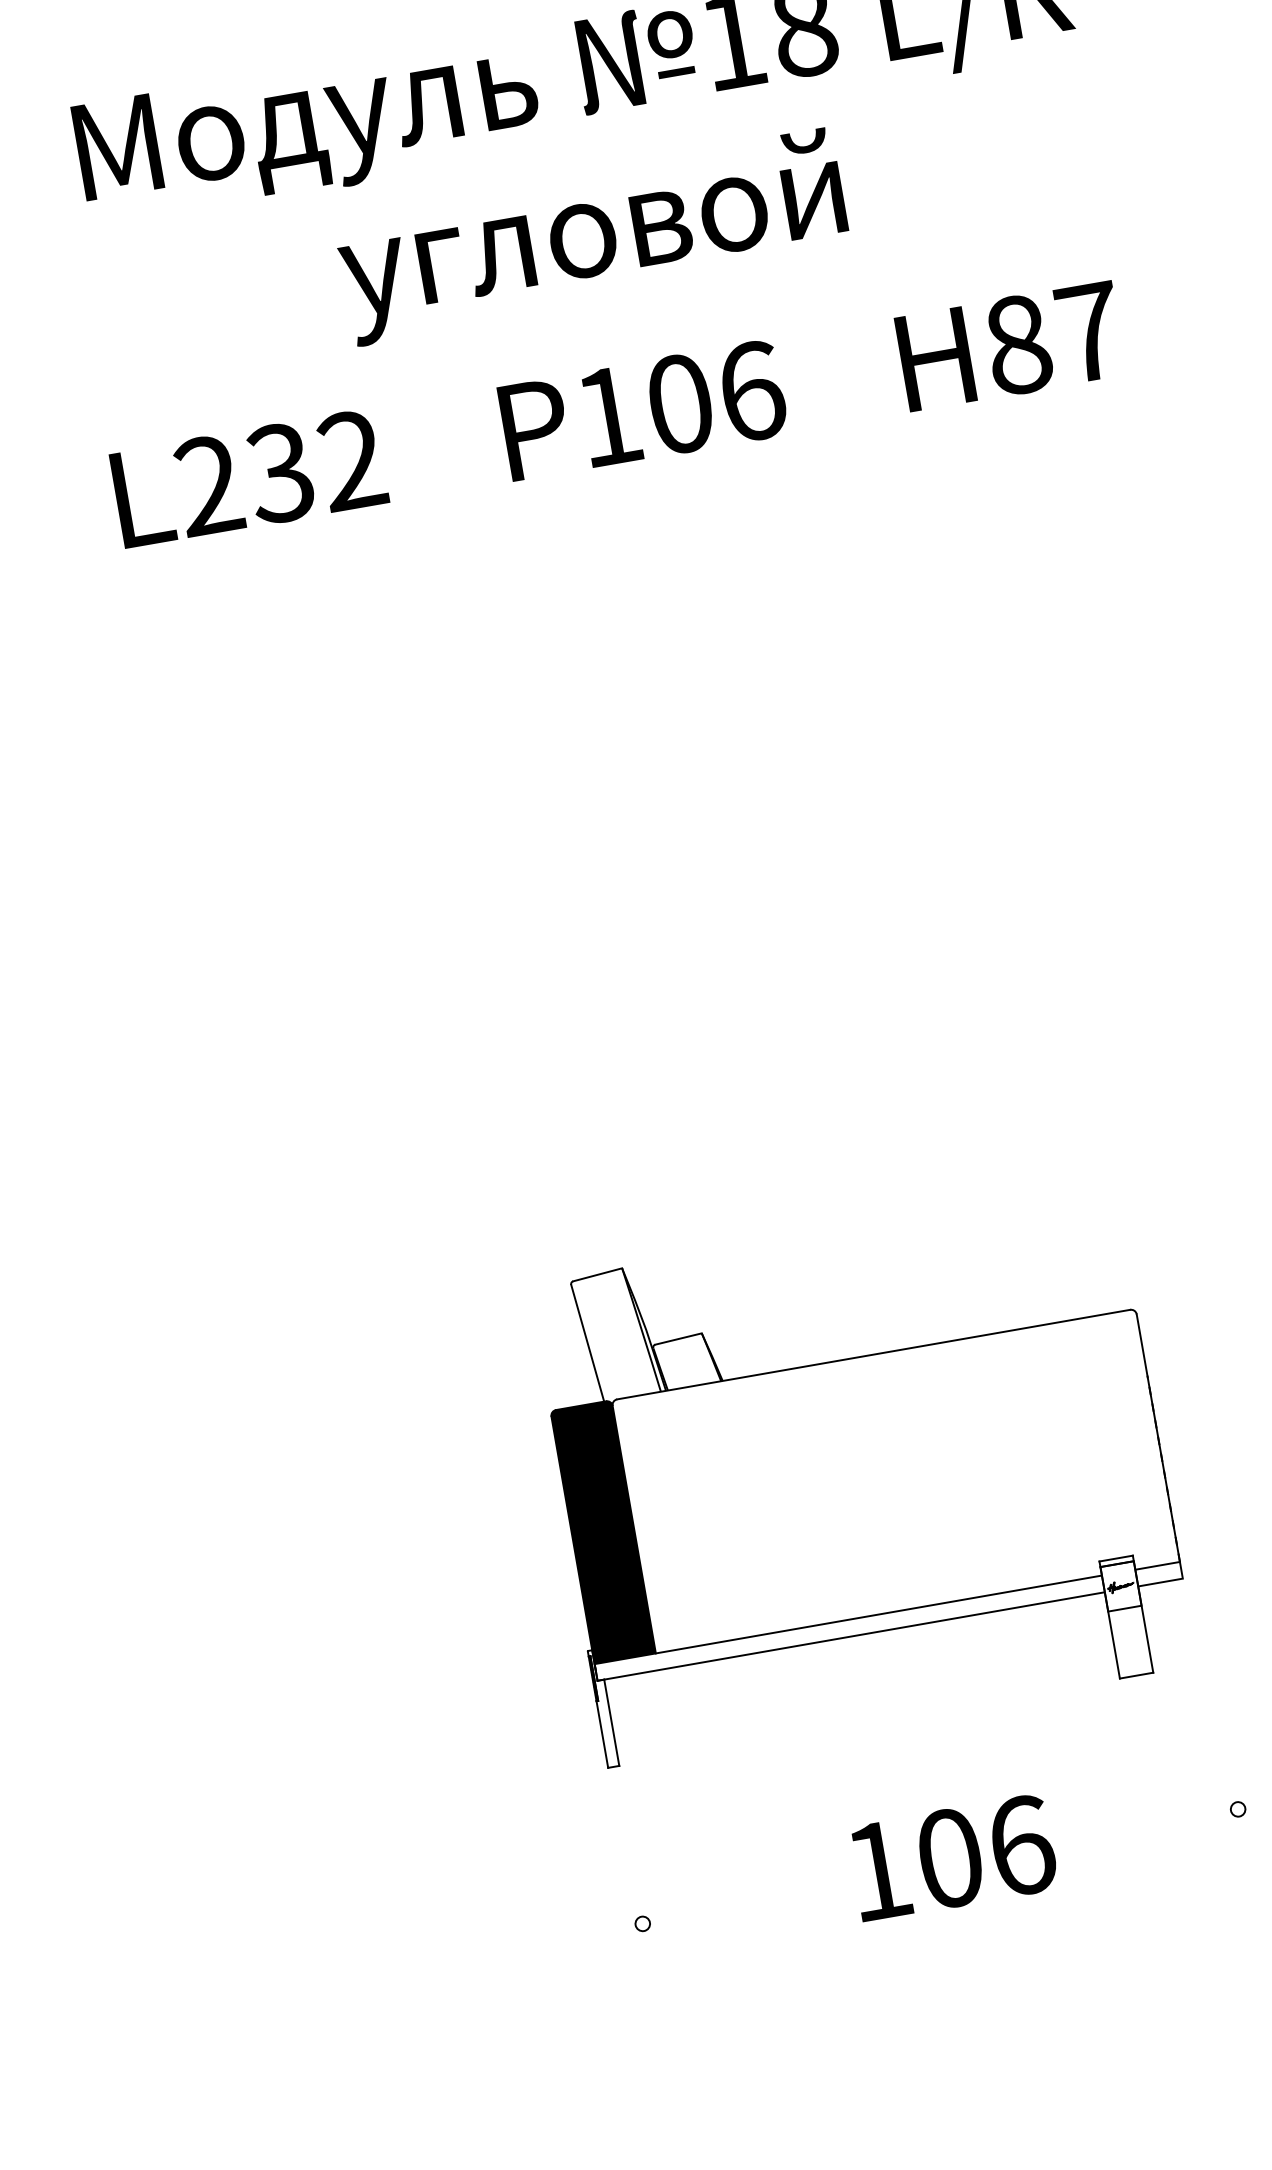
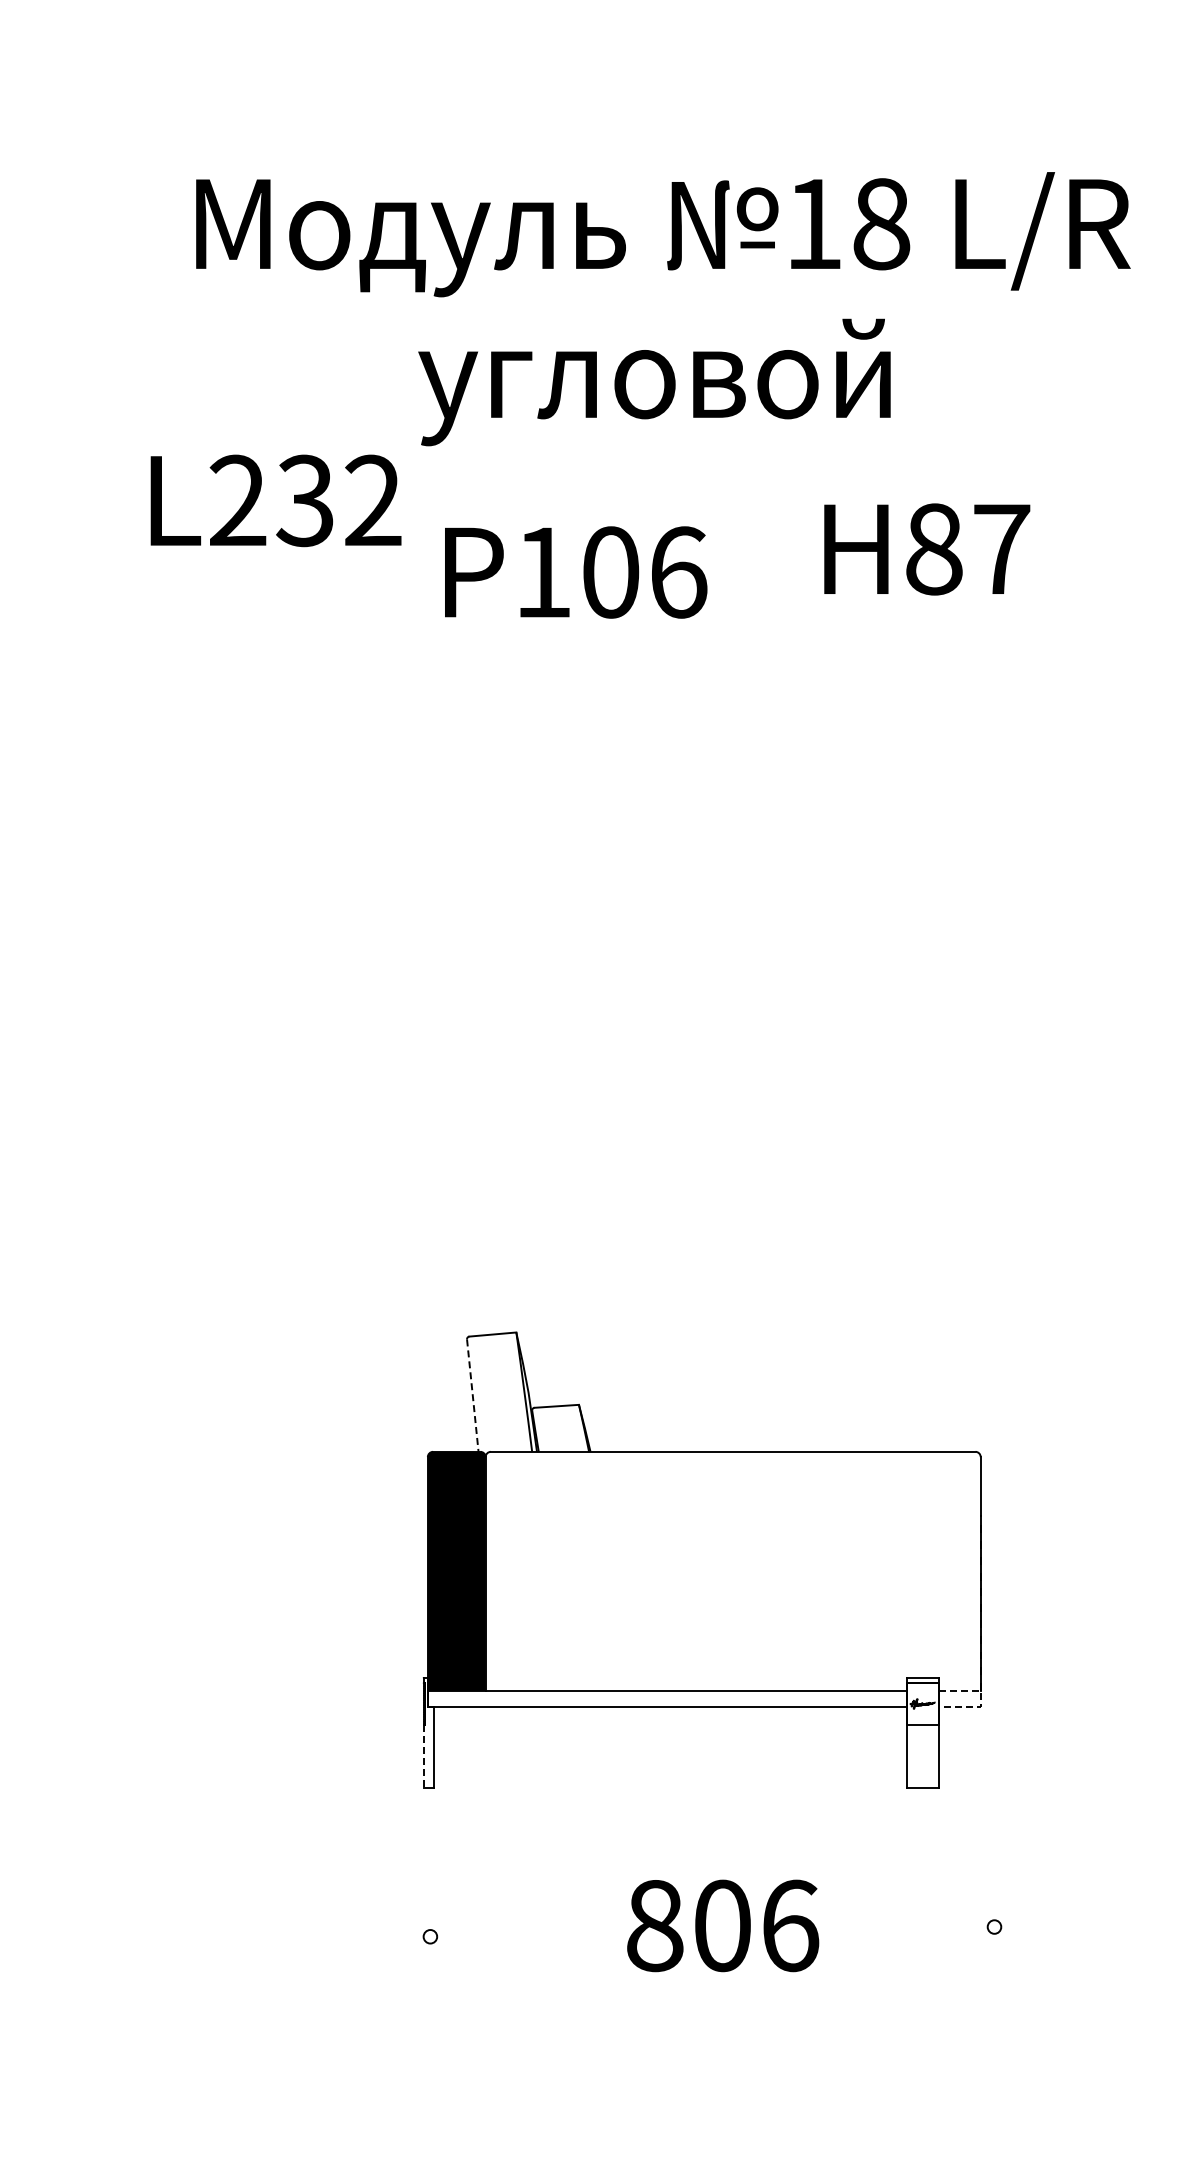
text: (1011, 346) -> (927, 549), moved
text: (643, 410) -> (576, 572), moved
text: (248, 478) -> (275, 500), moved
line: (587, 1344) -> (472, 1396), solid -> dashed
line: (1181, 1570) -> (980, 1698), solid -> dashed
line: (602, 1734) -> (423, 1756), solid -> dashed
text: (879, 1871) -> (655, 1926), 106 -> 806

